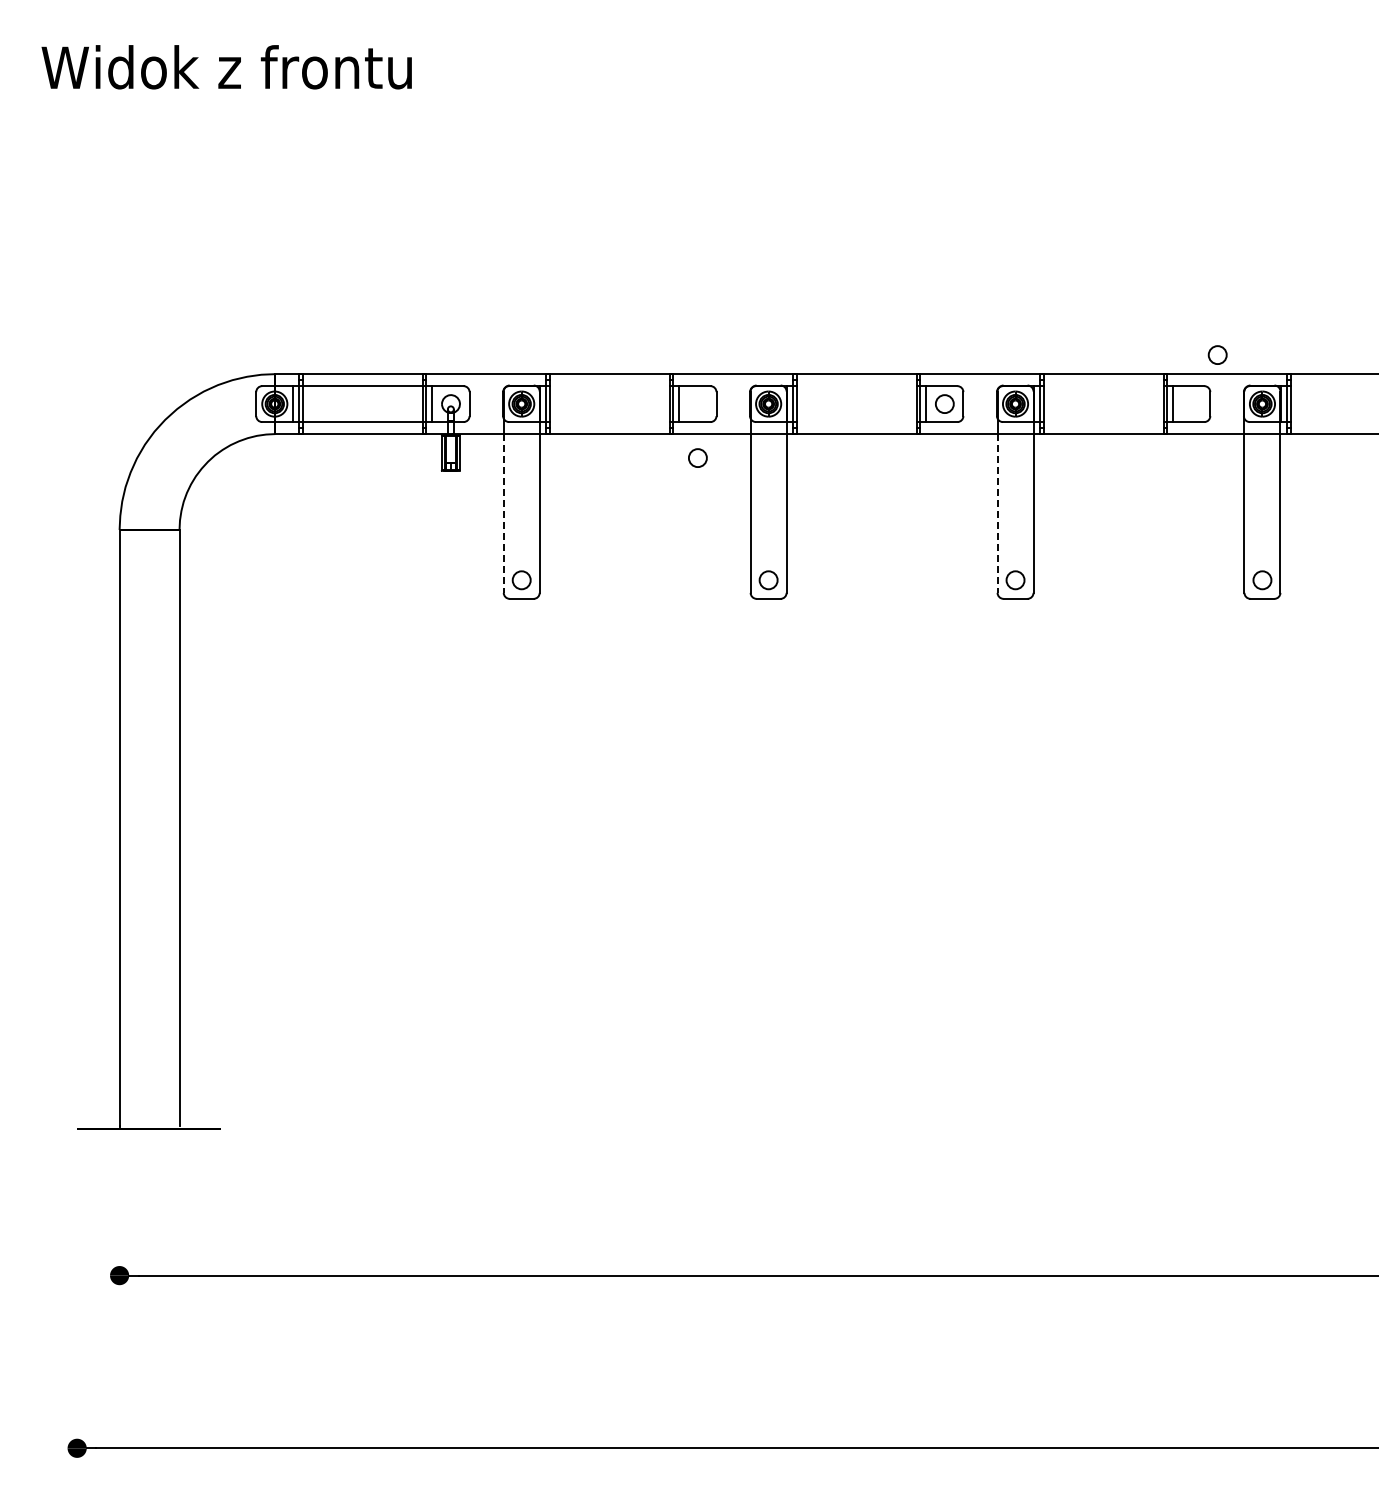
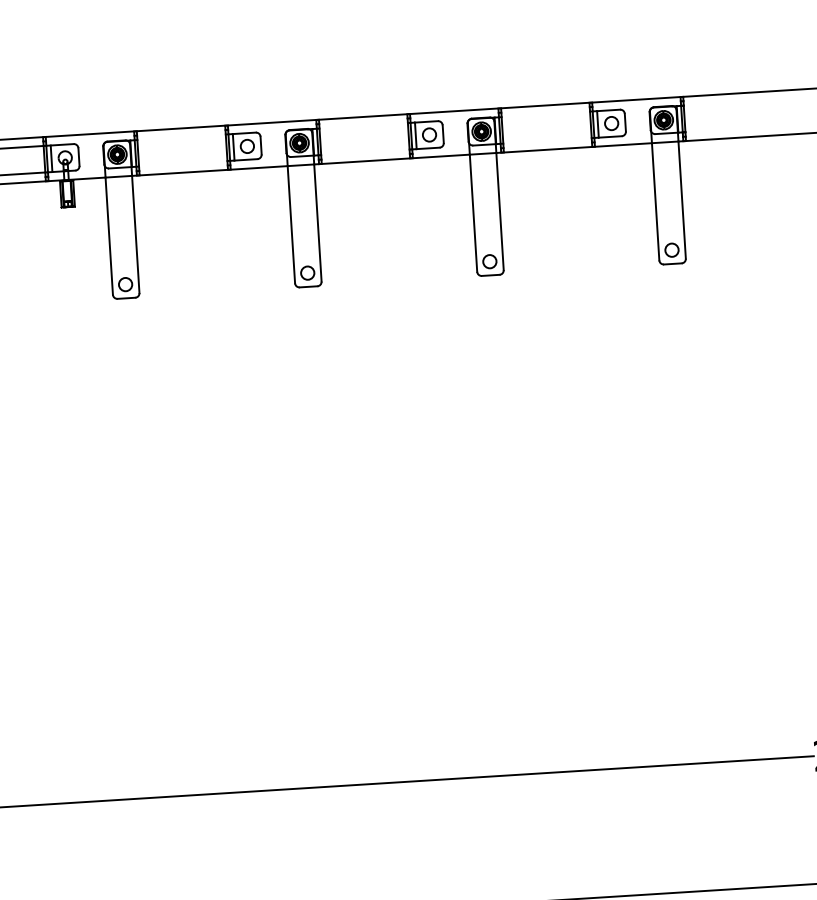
circle: (1217, 354) -> (611, 123), moved
circle: (697, 457) -> (247, 146), moved
line: (503, 513) -> (109, 236), dashed -> solid
line: (997, 513) -> (473, 213), dashed -> solid

